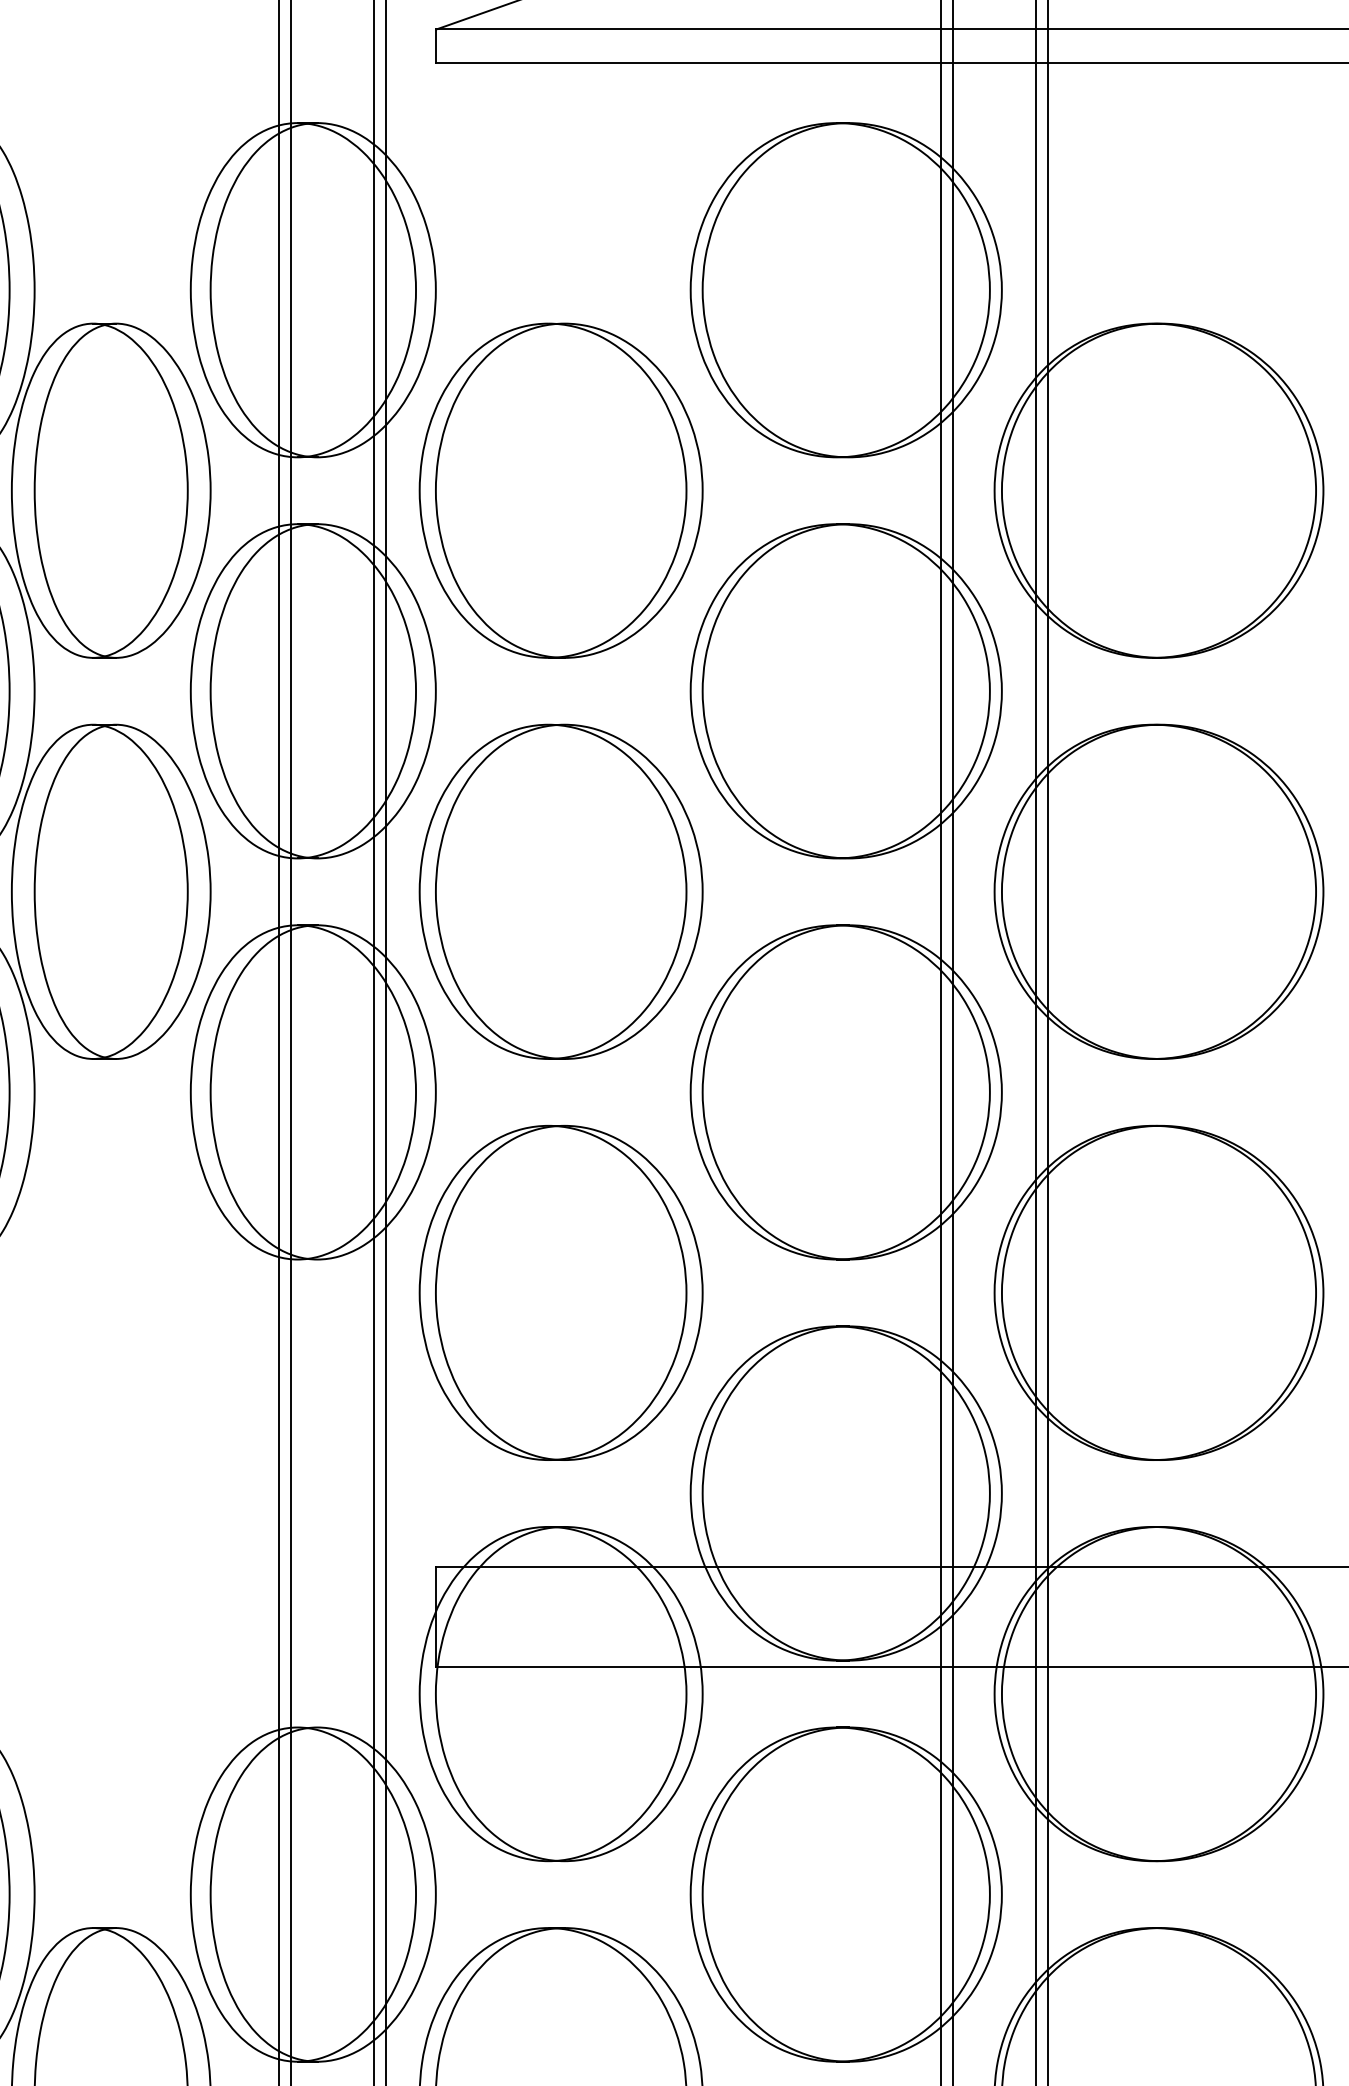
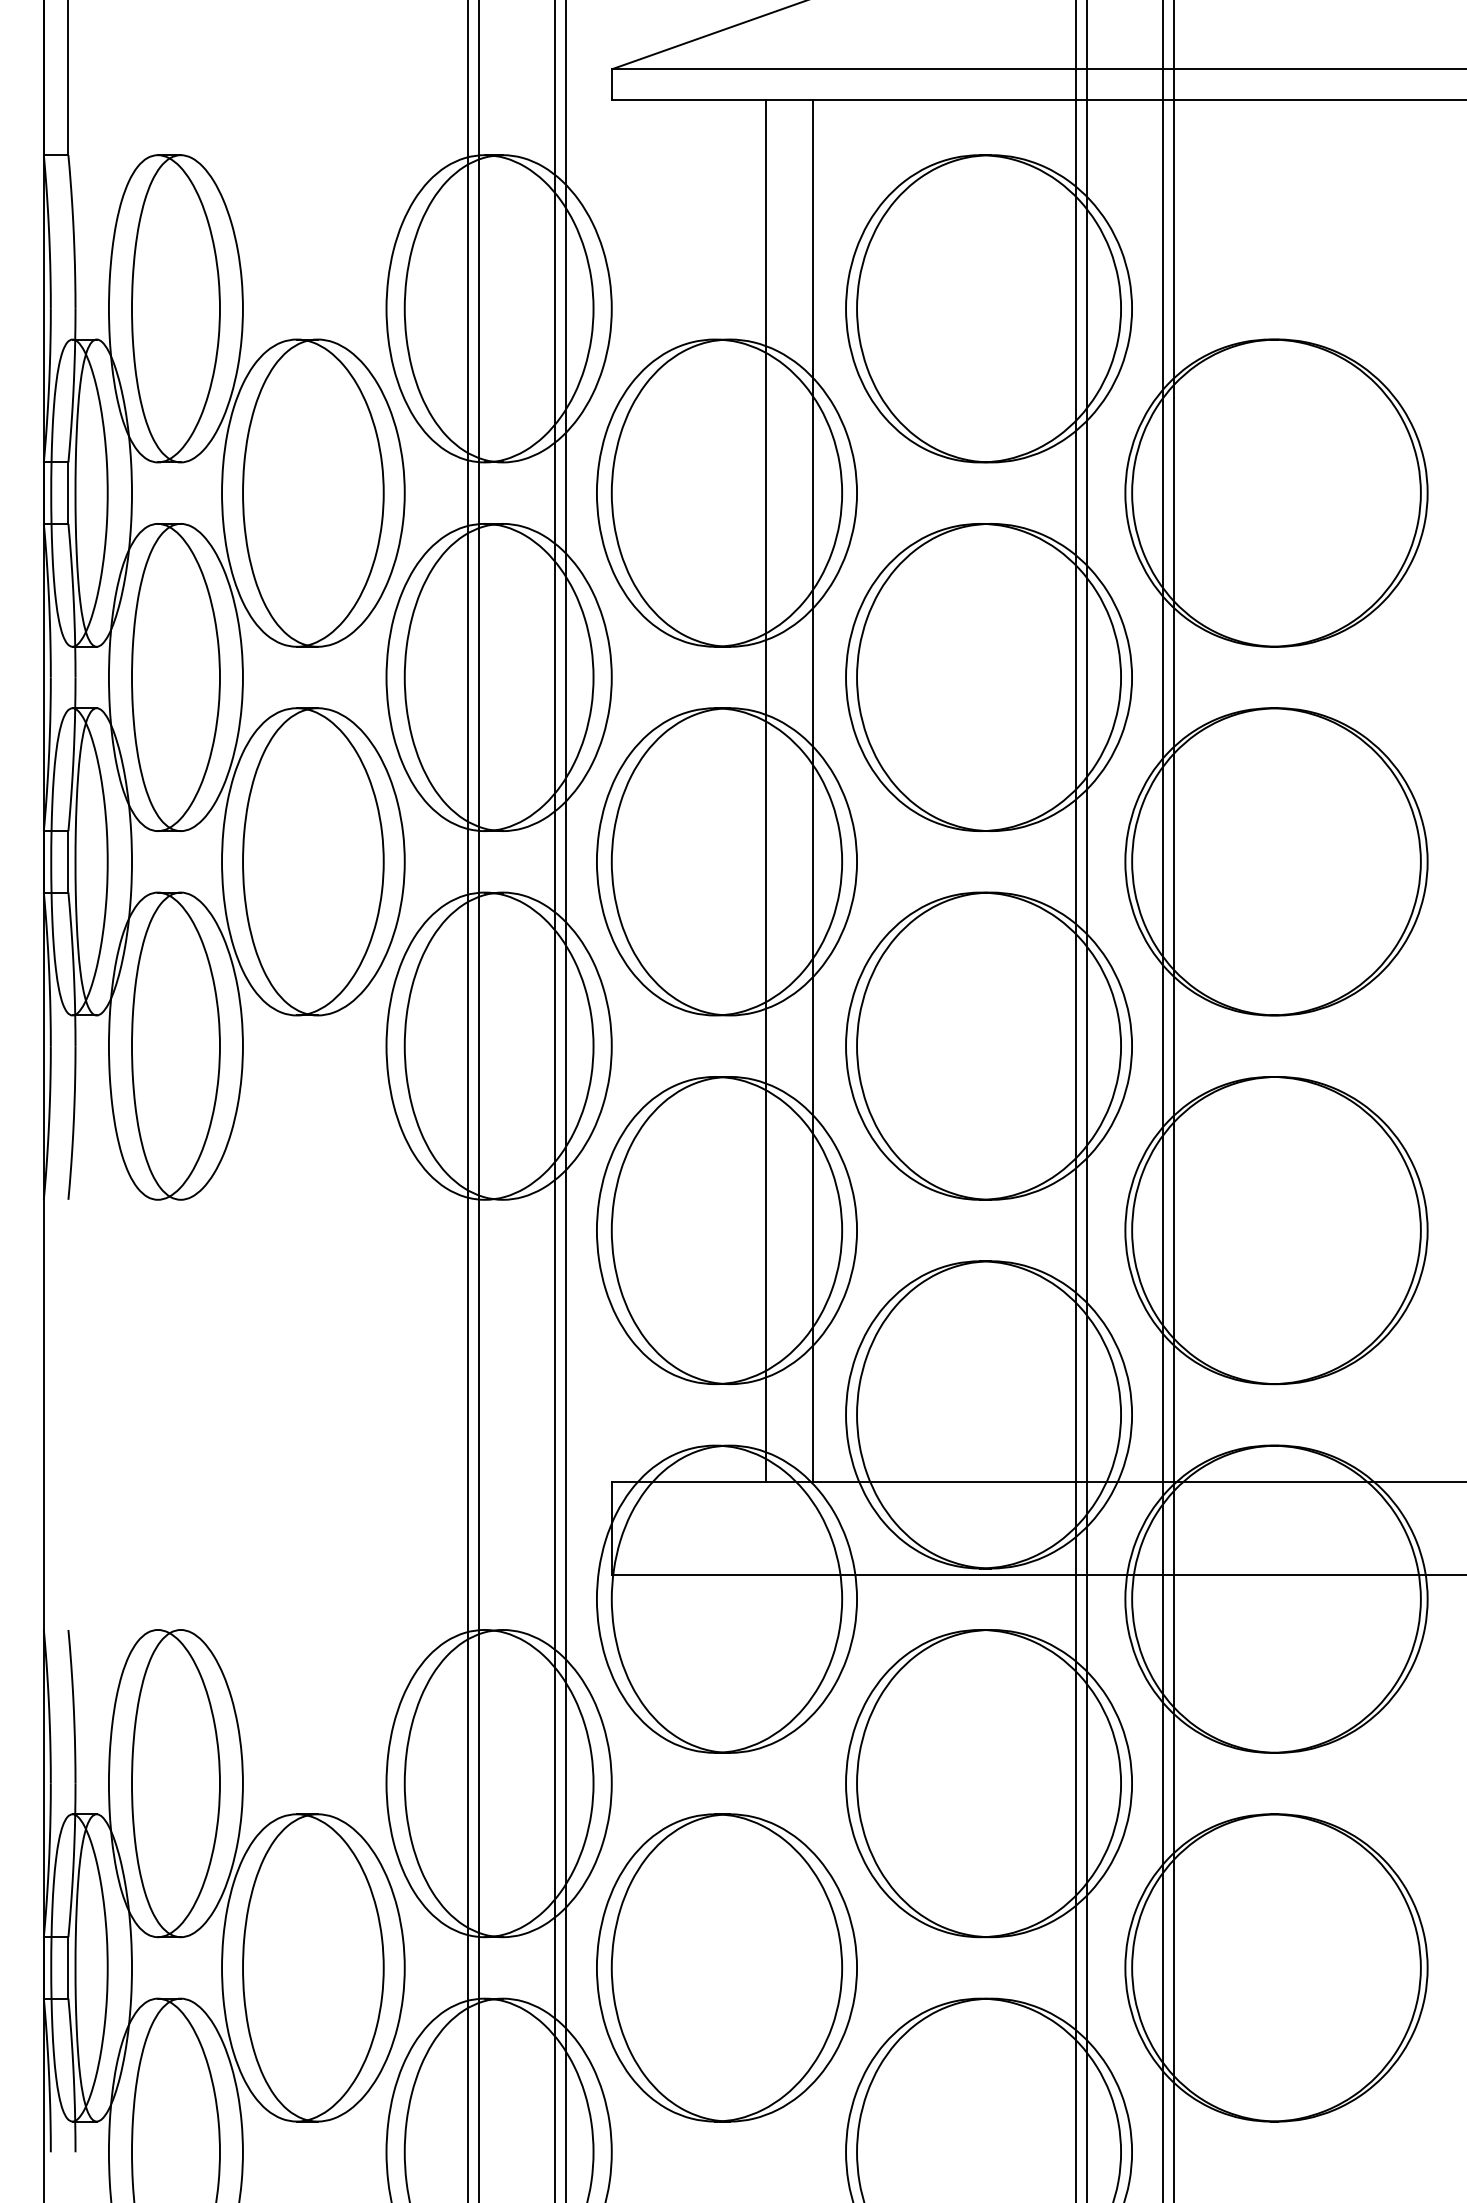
line: (603, 814) -> (765, 790), added
line: (655, 814) -> (813, 790), added

